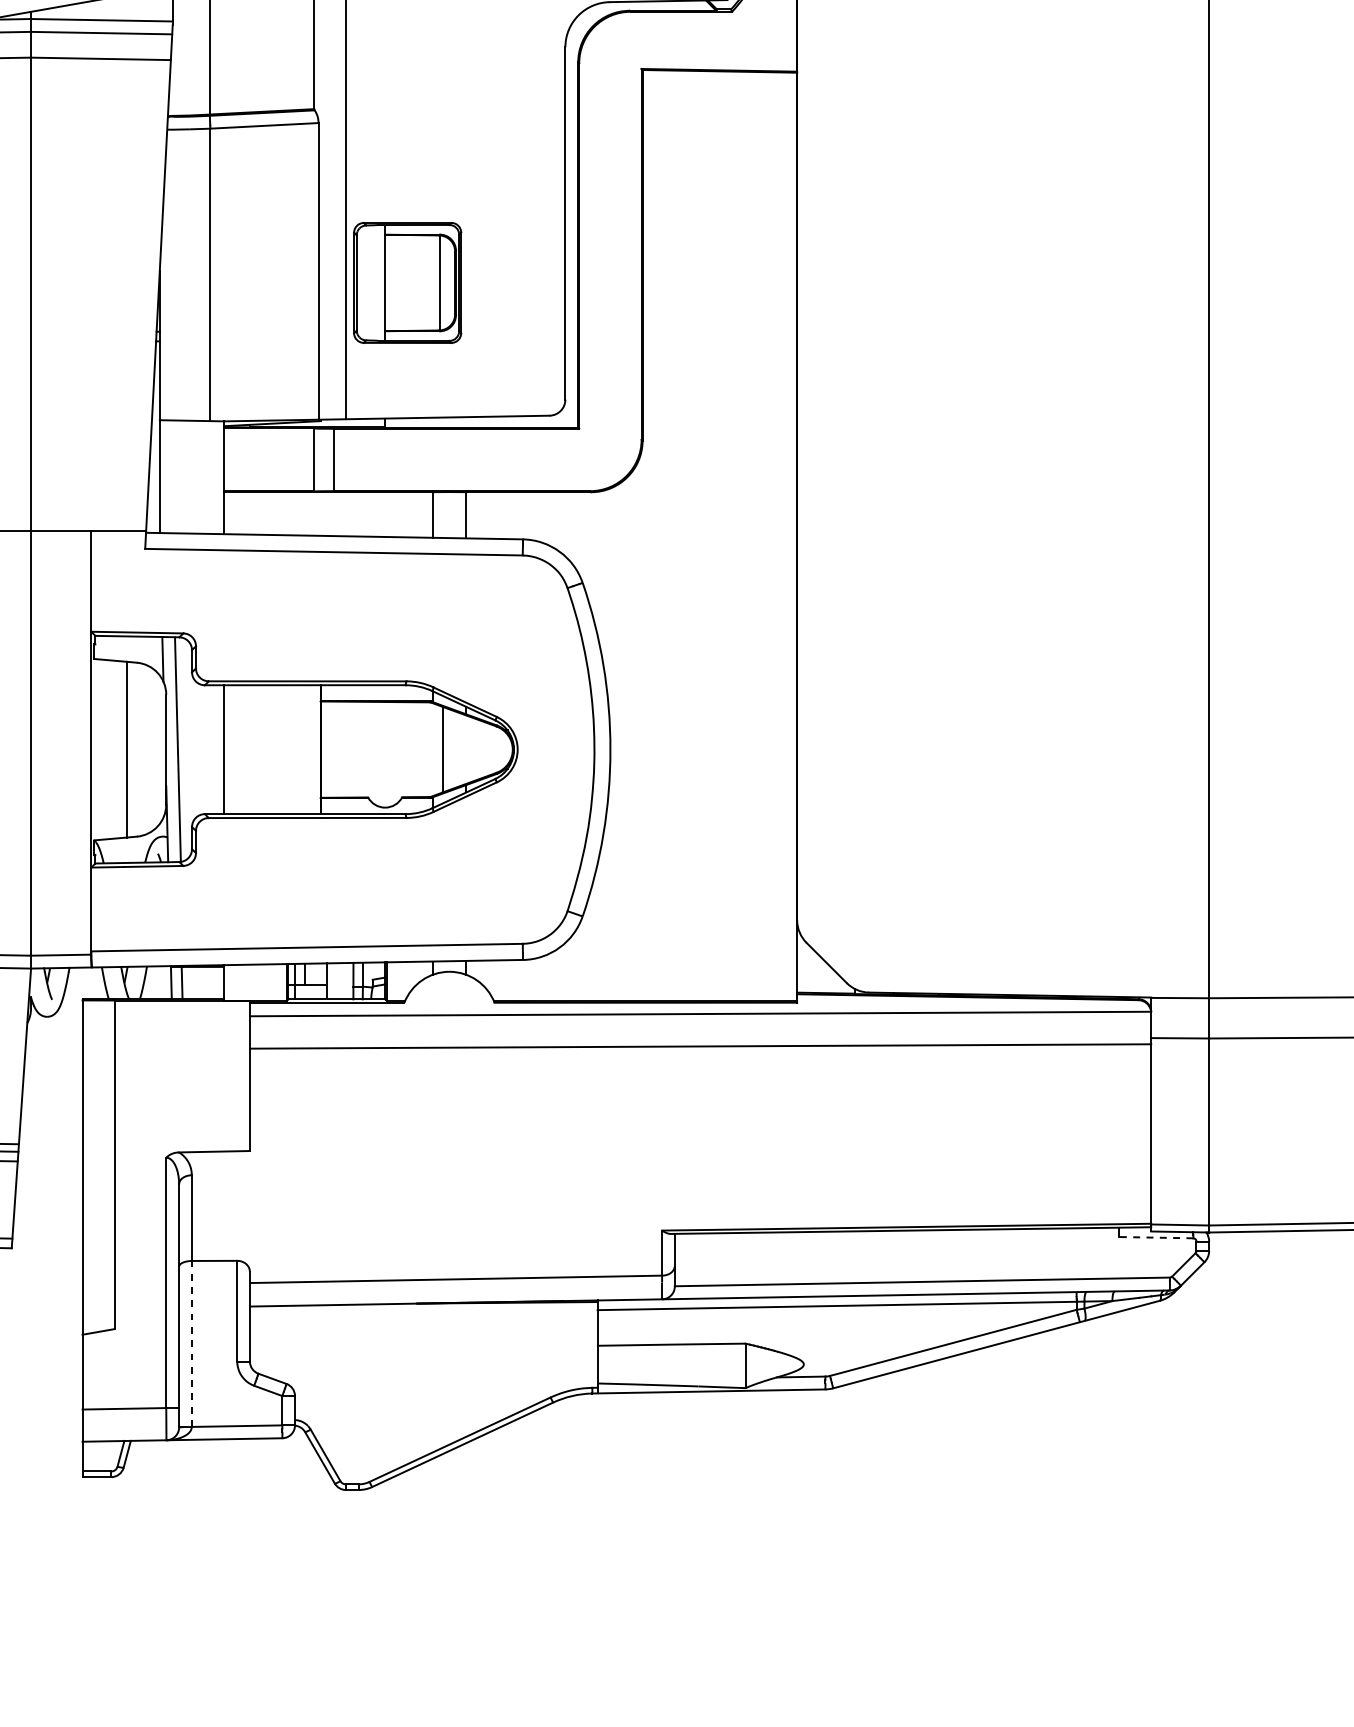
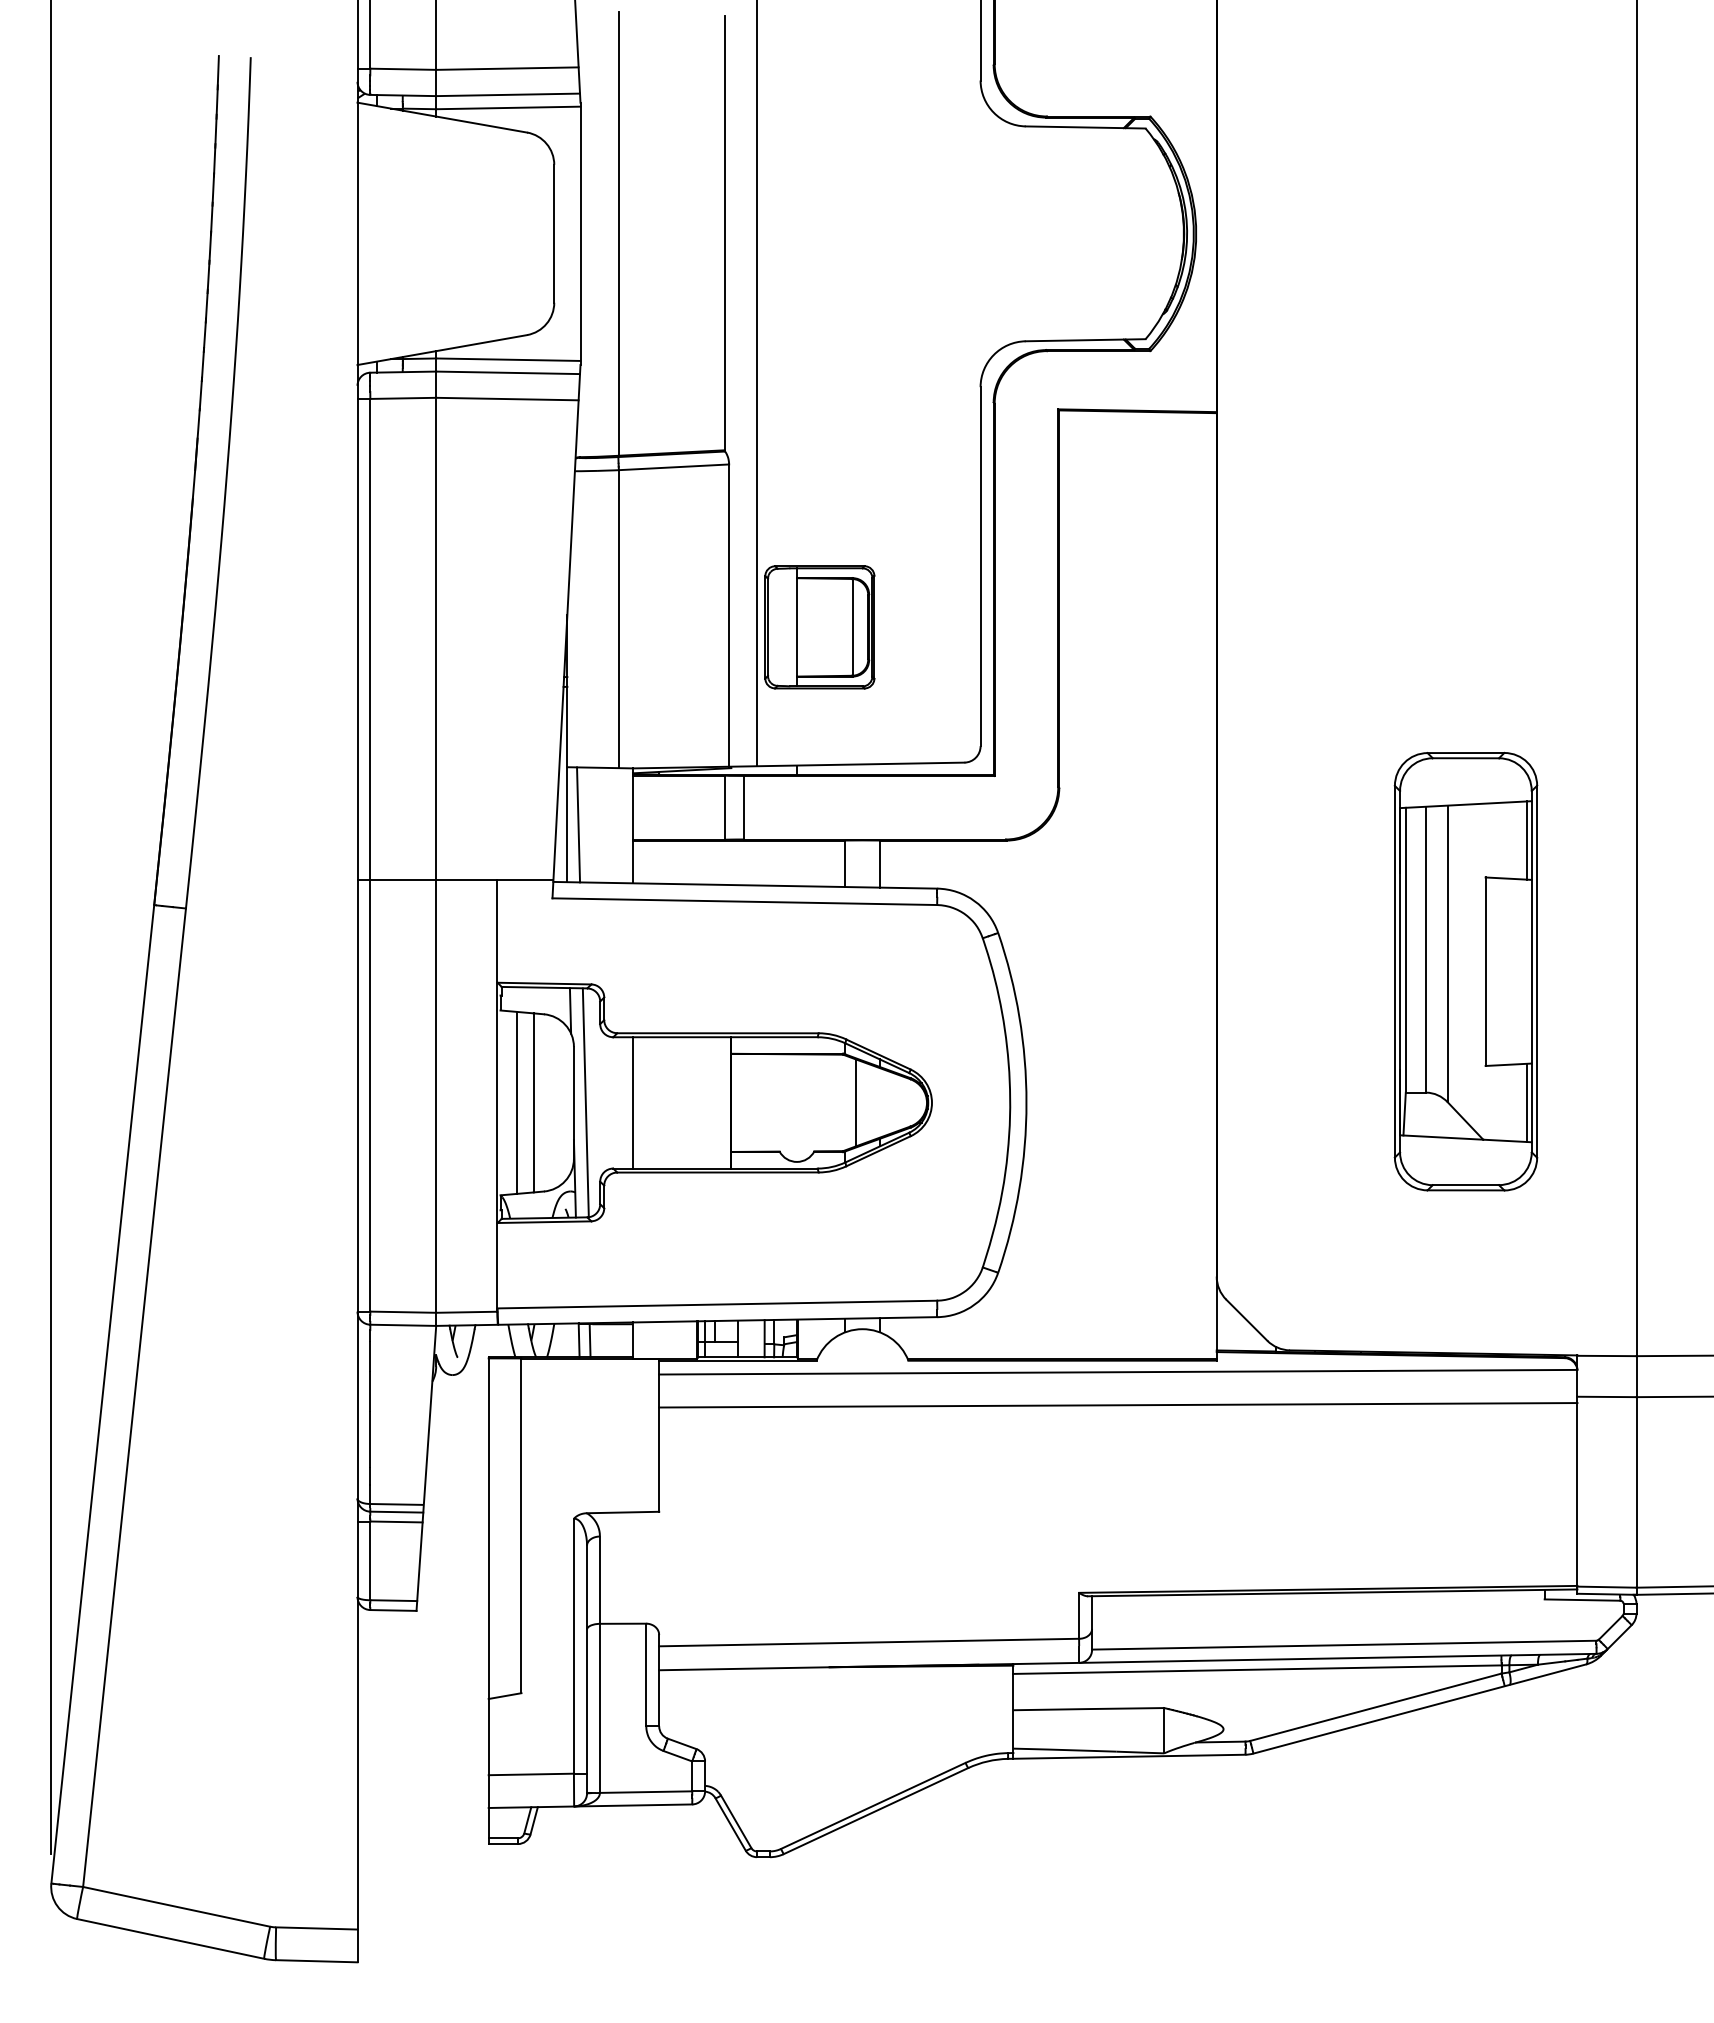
line: (170, 476) -> (578, 824), added
part: (1041, 620) -> (1465, 971), added
line: (110, 749) -> (517, 1102), added
line: (1156, 1238) -> (1582, 1600), dashed -> solid
line: (191, 1344) -> (599, 1708), dashed -> solid

